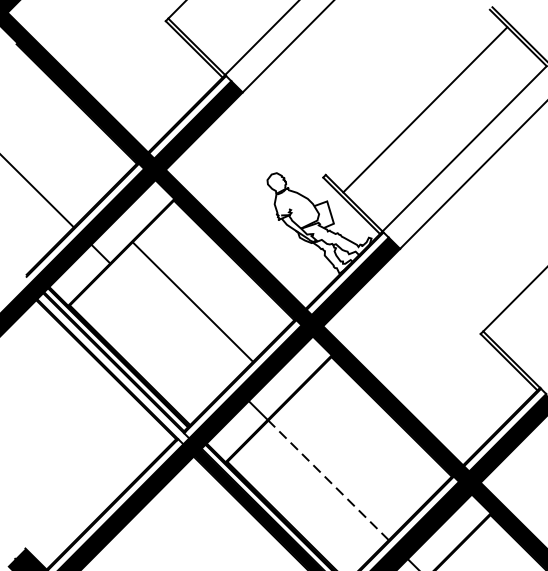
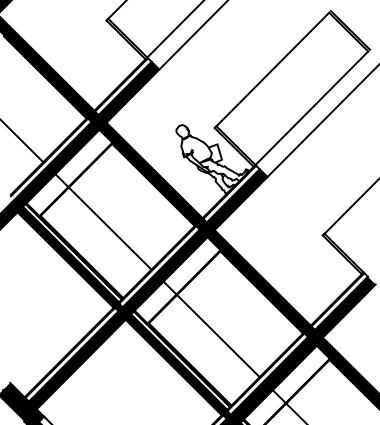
line: (424, 109) -> (272, 69), moved
line: (191, 301) -> (109, 228), moved
fill: (113, 368) -> (70, 259), added
line: (328, 479) -> (218, 335), dashed -> solid

